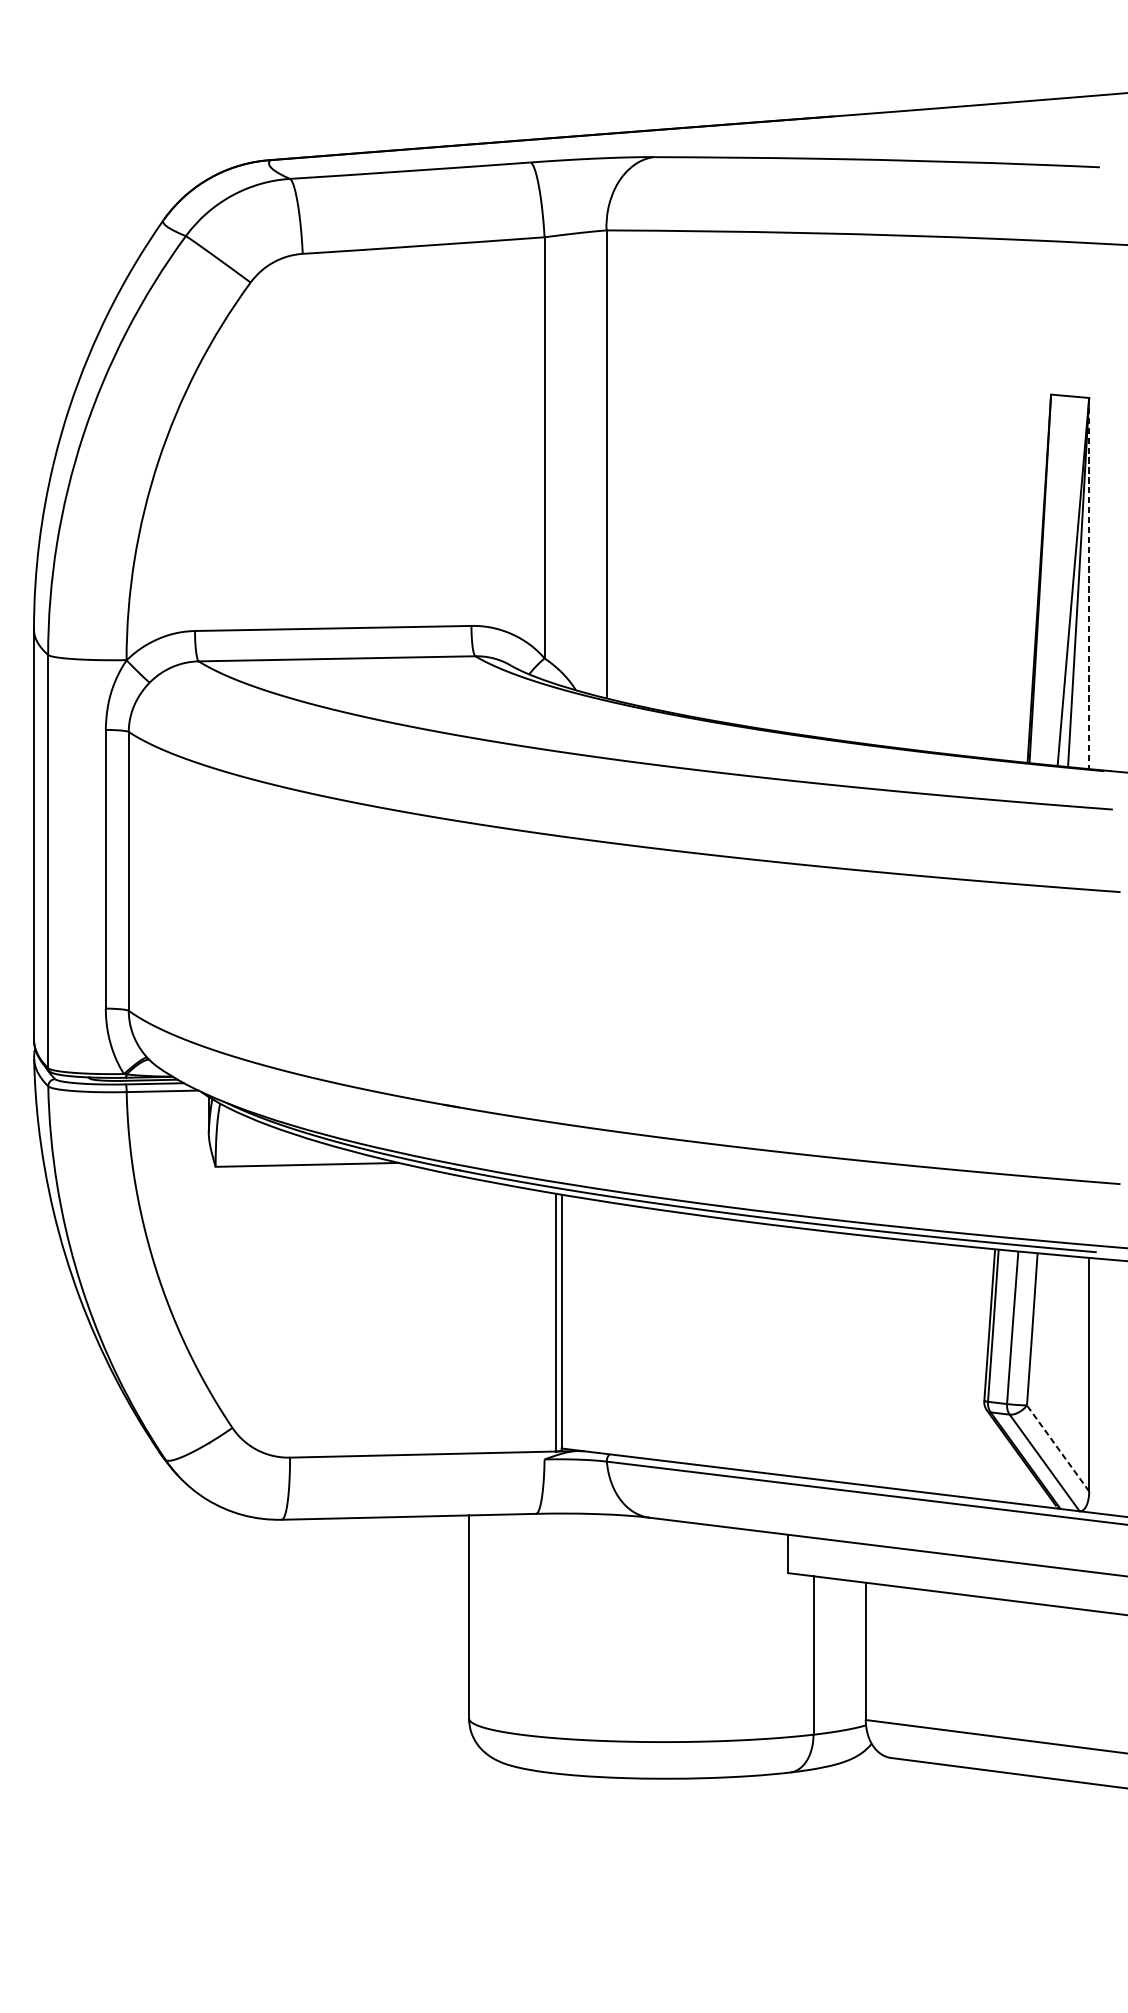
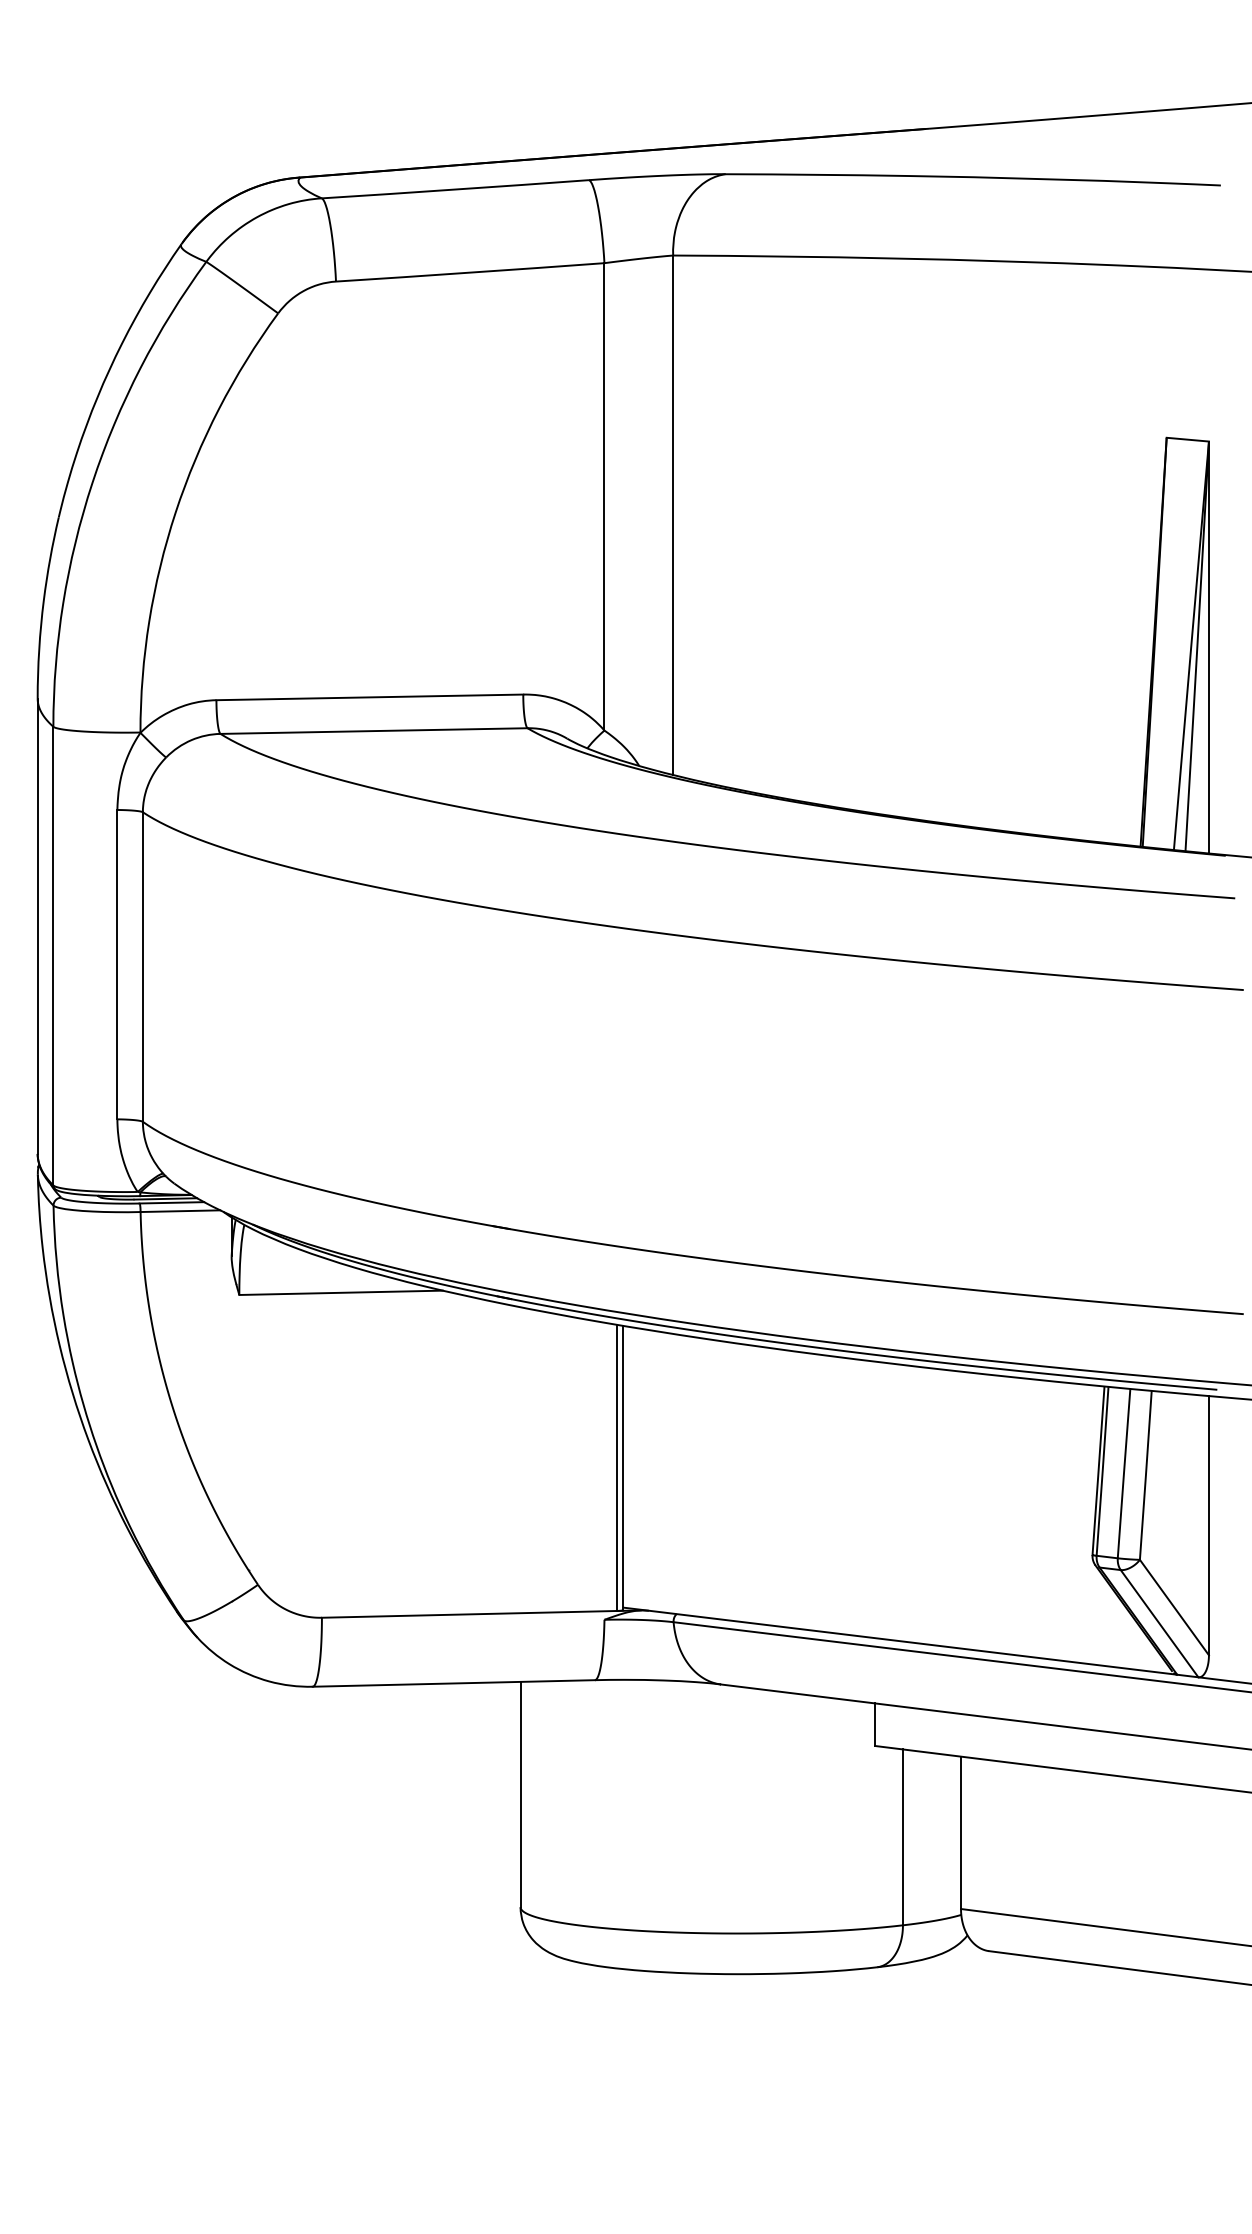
line: (1088, 583) -> (1208, 647), dashed -> solid
line: (1058, 1448) -> (1174, 1607), dashed -> solid

